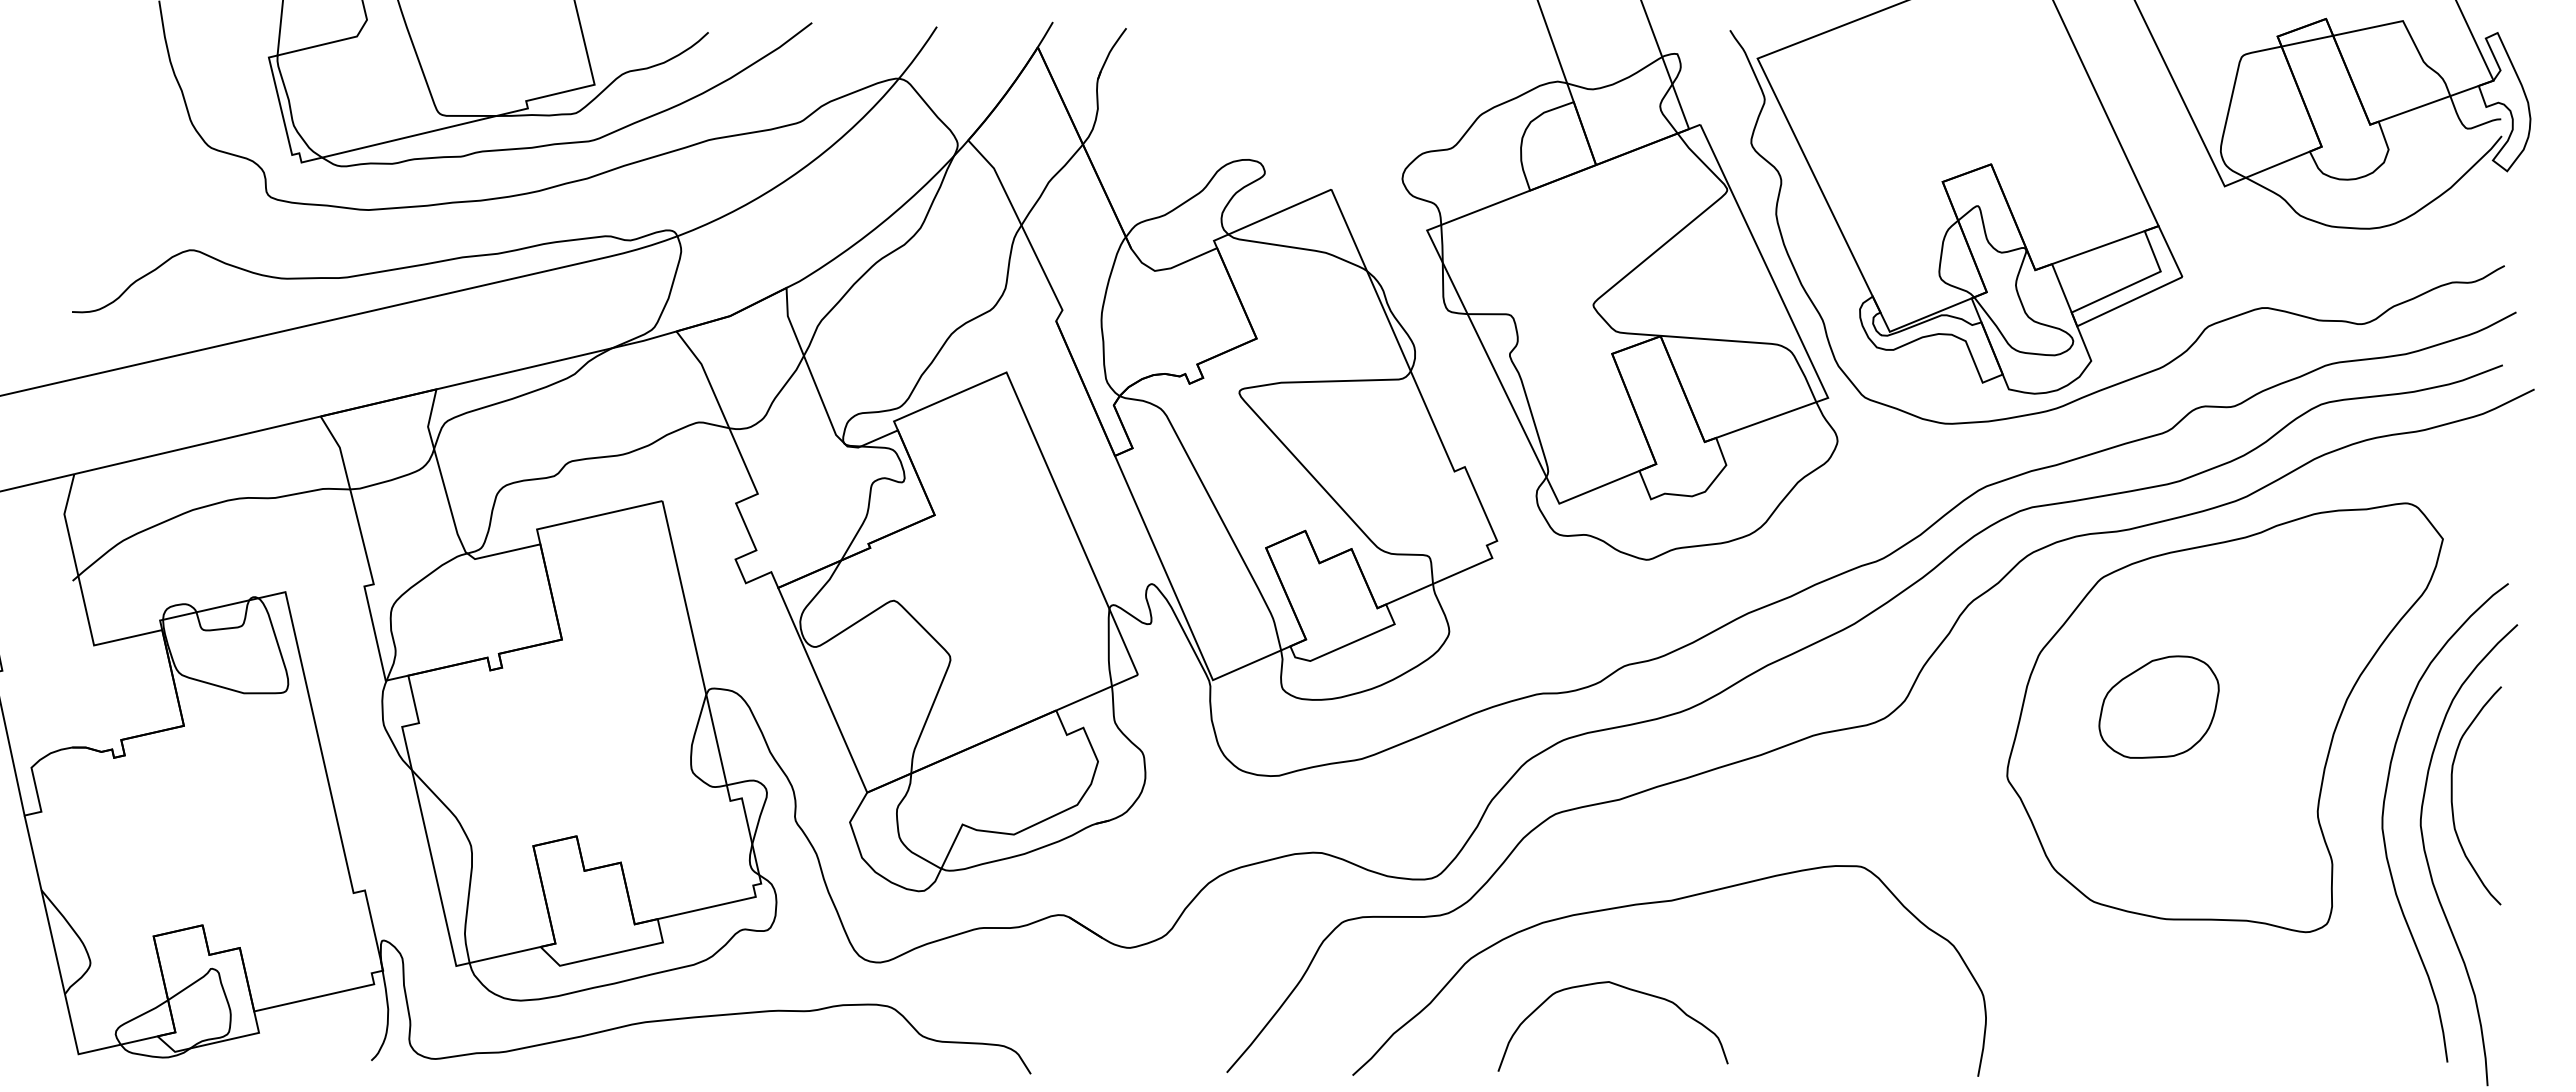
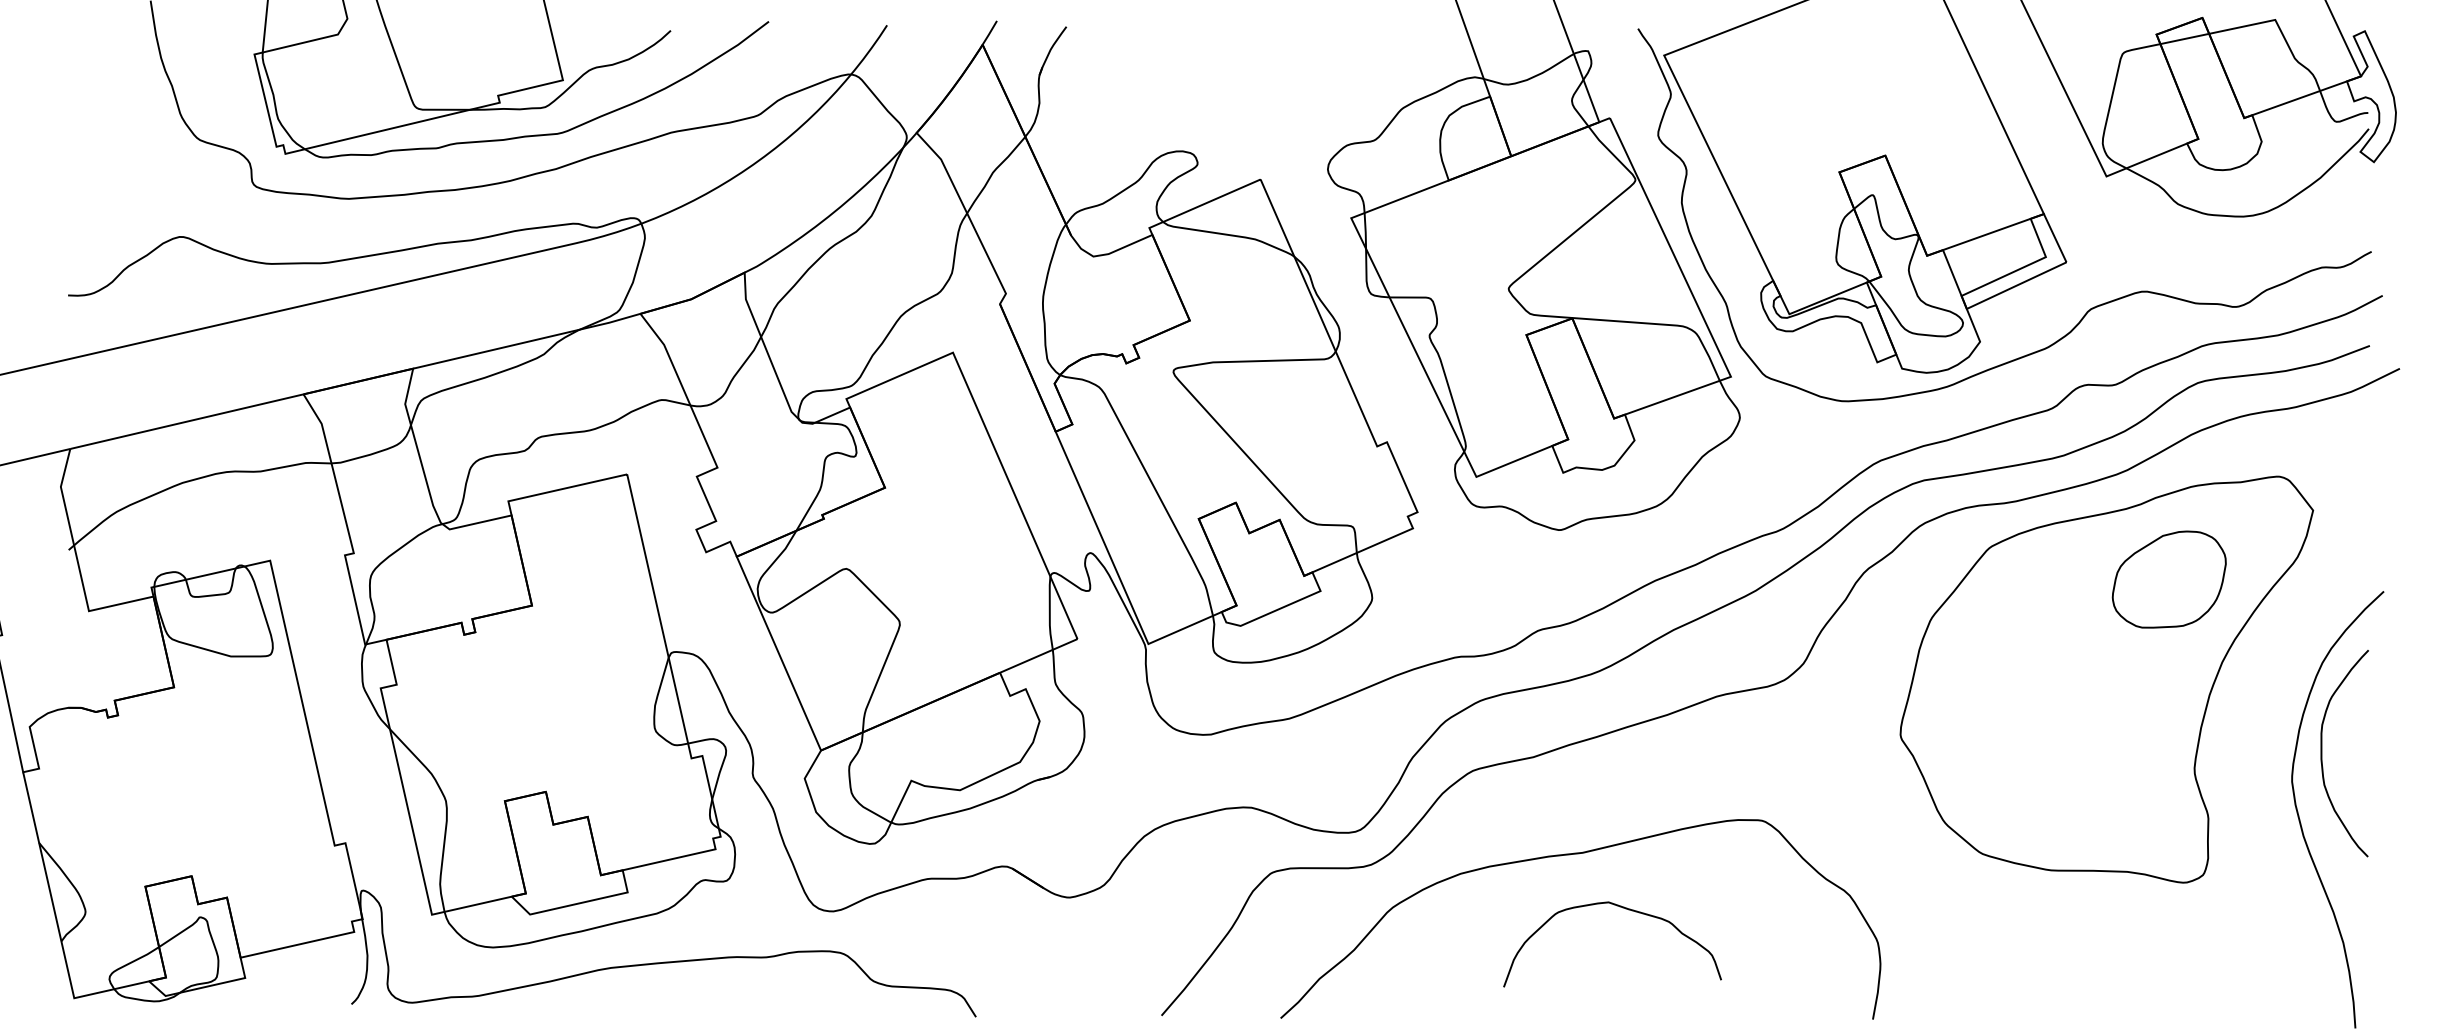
part: (2158, 706) -> (2168, 579), moved
curve: (2383, 822) -> (2256, 778), removed
curve: (1624, 988) -> (1623, 908), moved

